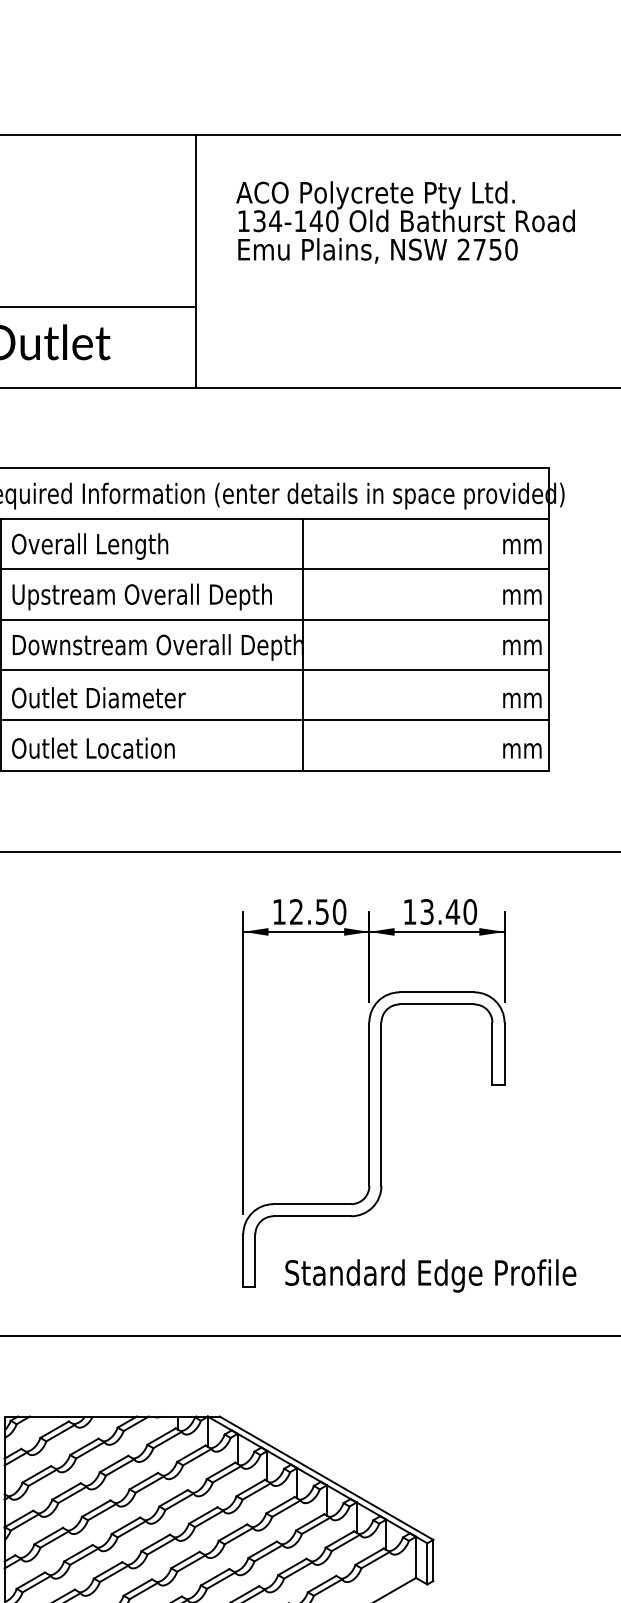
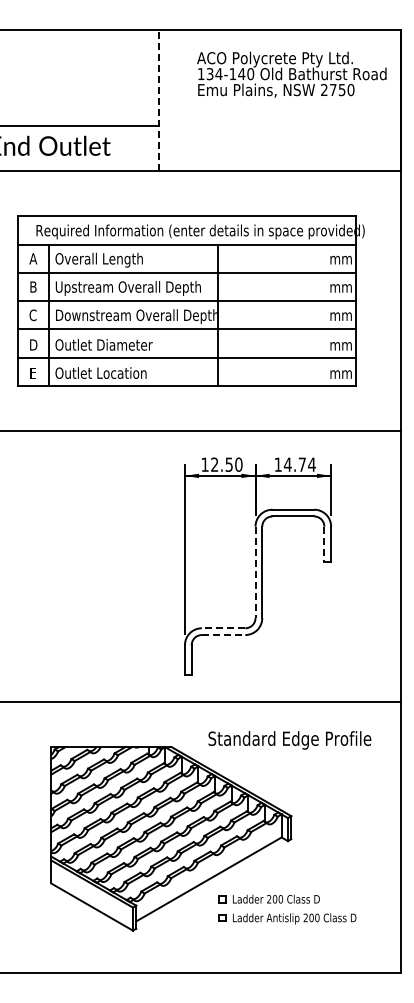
text: (405, 221) -> (291, 74), moved
line: (196, 261) -> (158, 100), solid -> dashed
text: (447, 911) -> (299, 464), 13.40 -> 14.74
line: (492, 1054) -> (324, 544), solid -> dashed
line: (369, 1104) -> (255, 572), solid -> dashed
line: (312, 1204) -> (223, 628), solid -> dashed
line: (312, 1217) -> (223, 635), solid -> dashed
text: (430, 1276) -> (289, 740), moved

